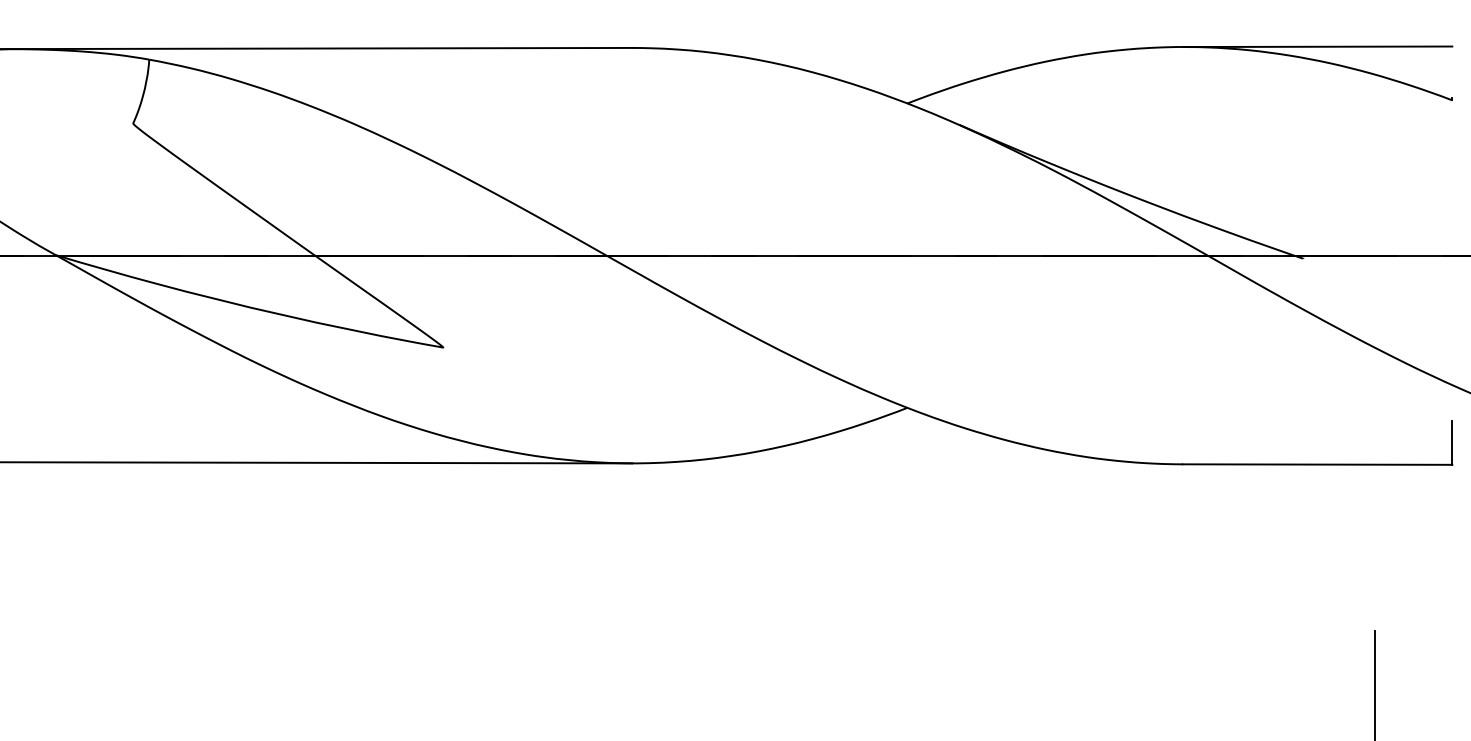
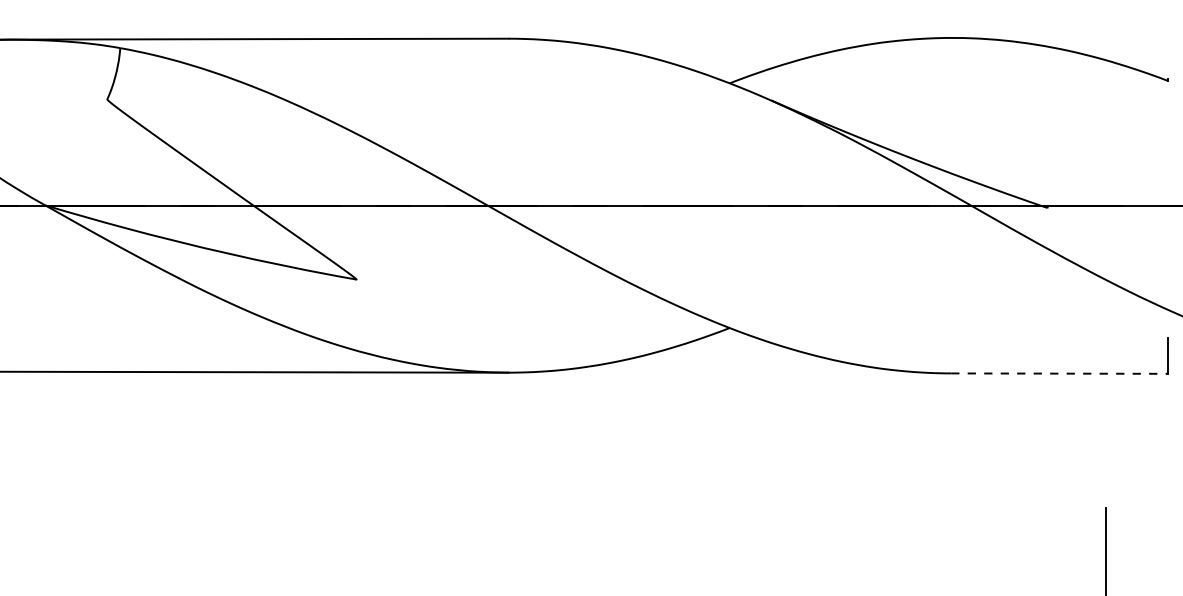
line: (1317, 46) -> (1059, 37), removed
line: (1317, 464) -> (1059, 373), solid -> dashed

